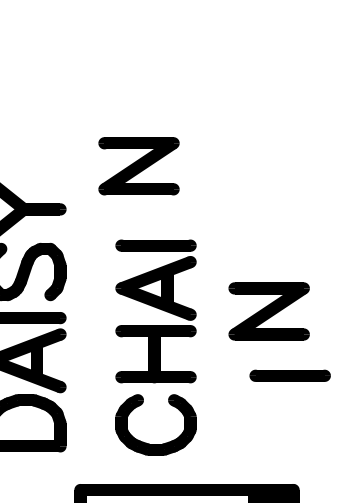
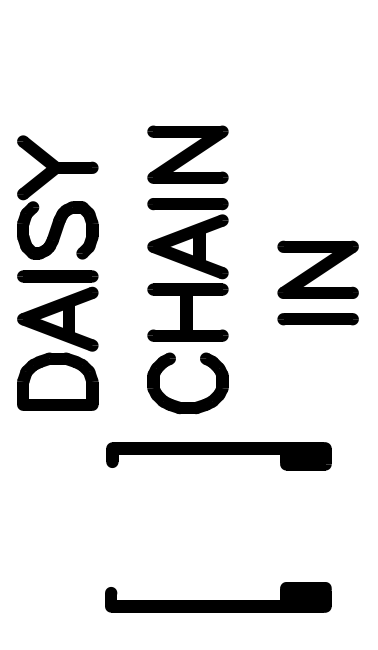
part: (138, 166) -> (187, 154), moved
part: (268, 311) -> (317, 269), moved
part: (289, 376) -> (317, 319), moved

